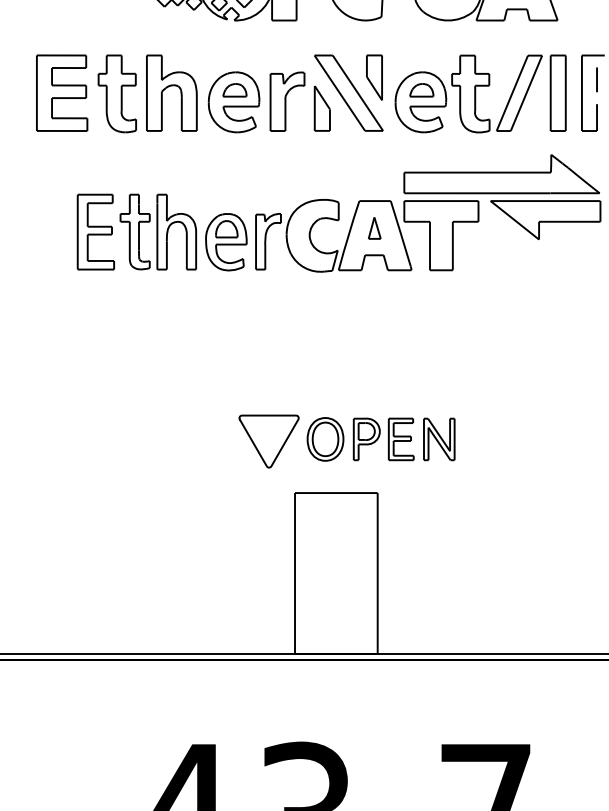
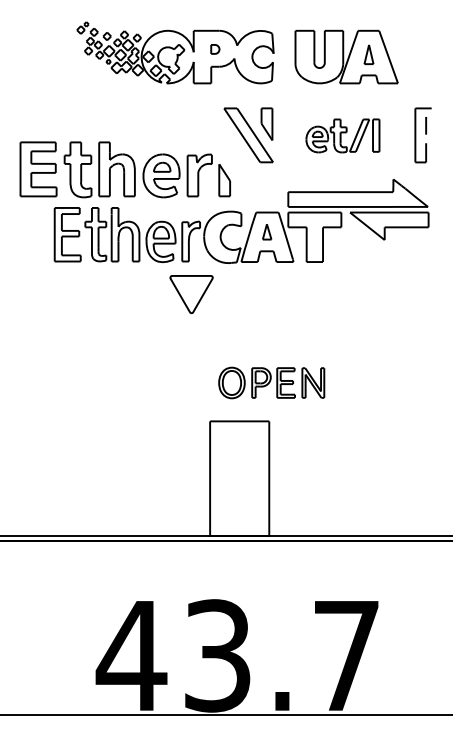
part: (182, 93) -> (124, 169), moved
part: (480, 93) -> (342, 135), size x0.6
part: (268, 441) -> (191, 294), moved

